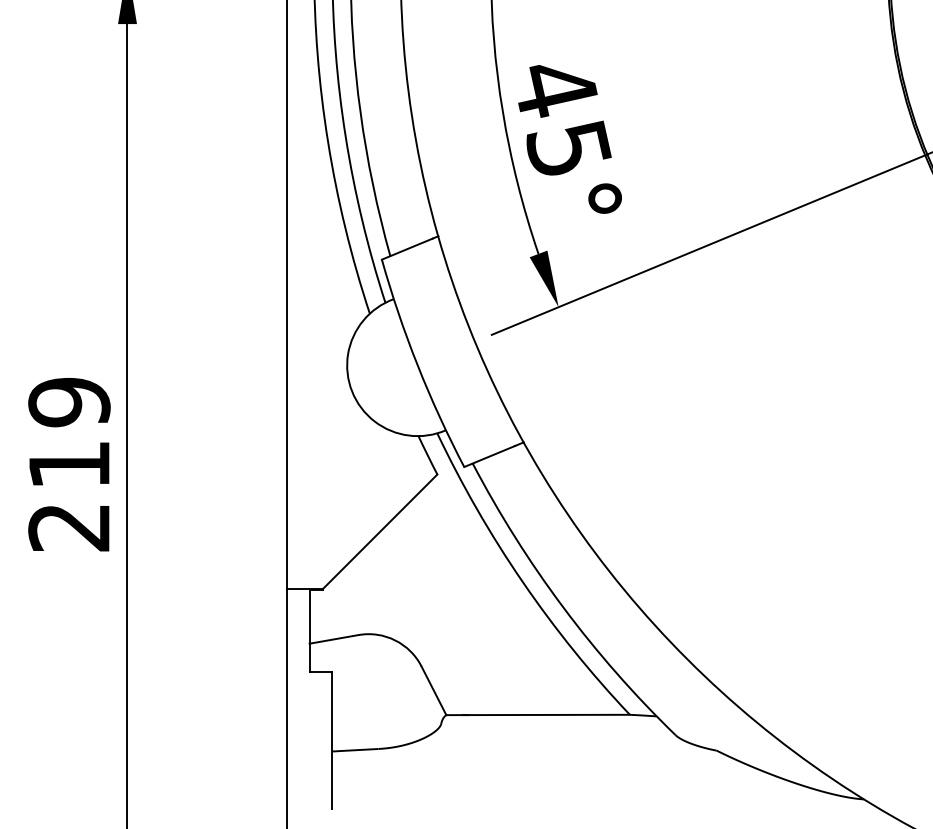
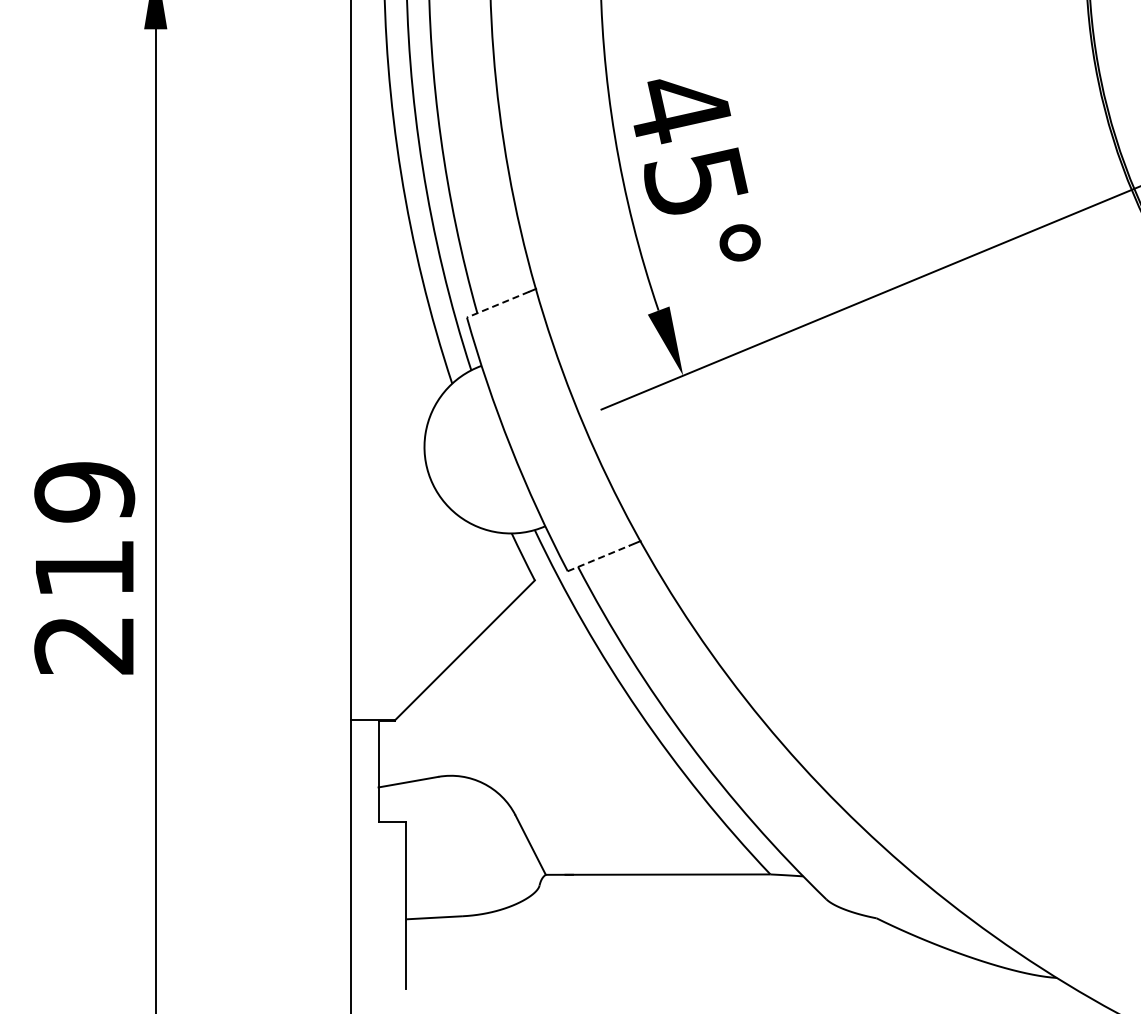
line: (407, 248) -> (498, 304), solid -> dashed
line: (489, 456) -> (598, 558), solid -> dashed

